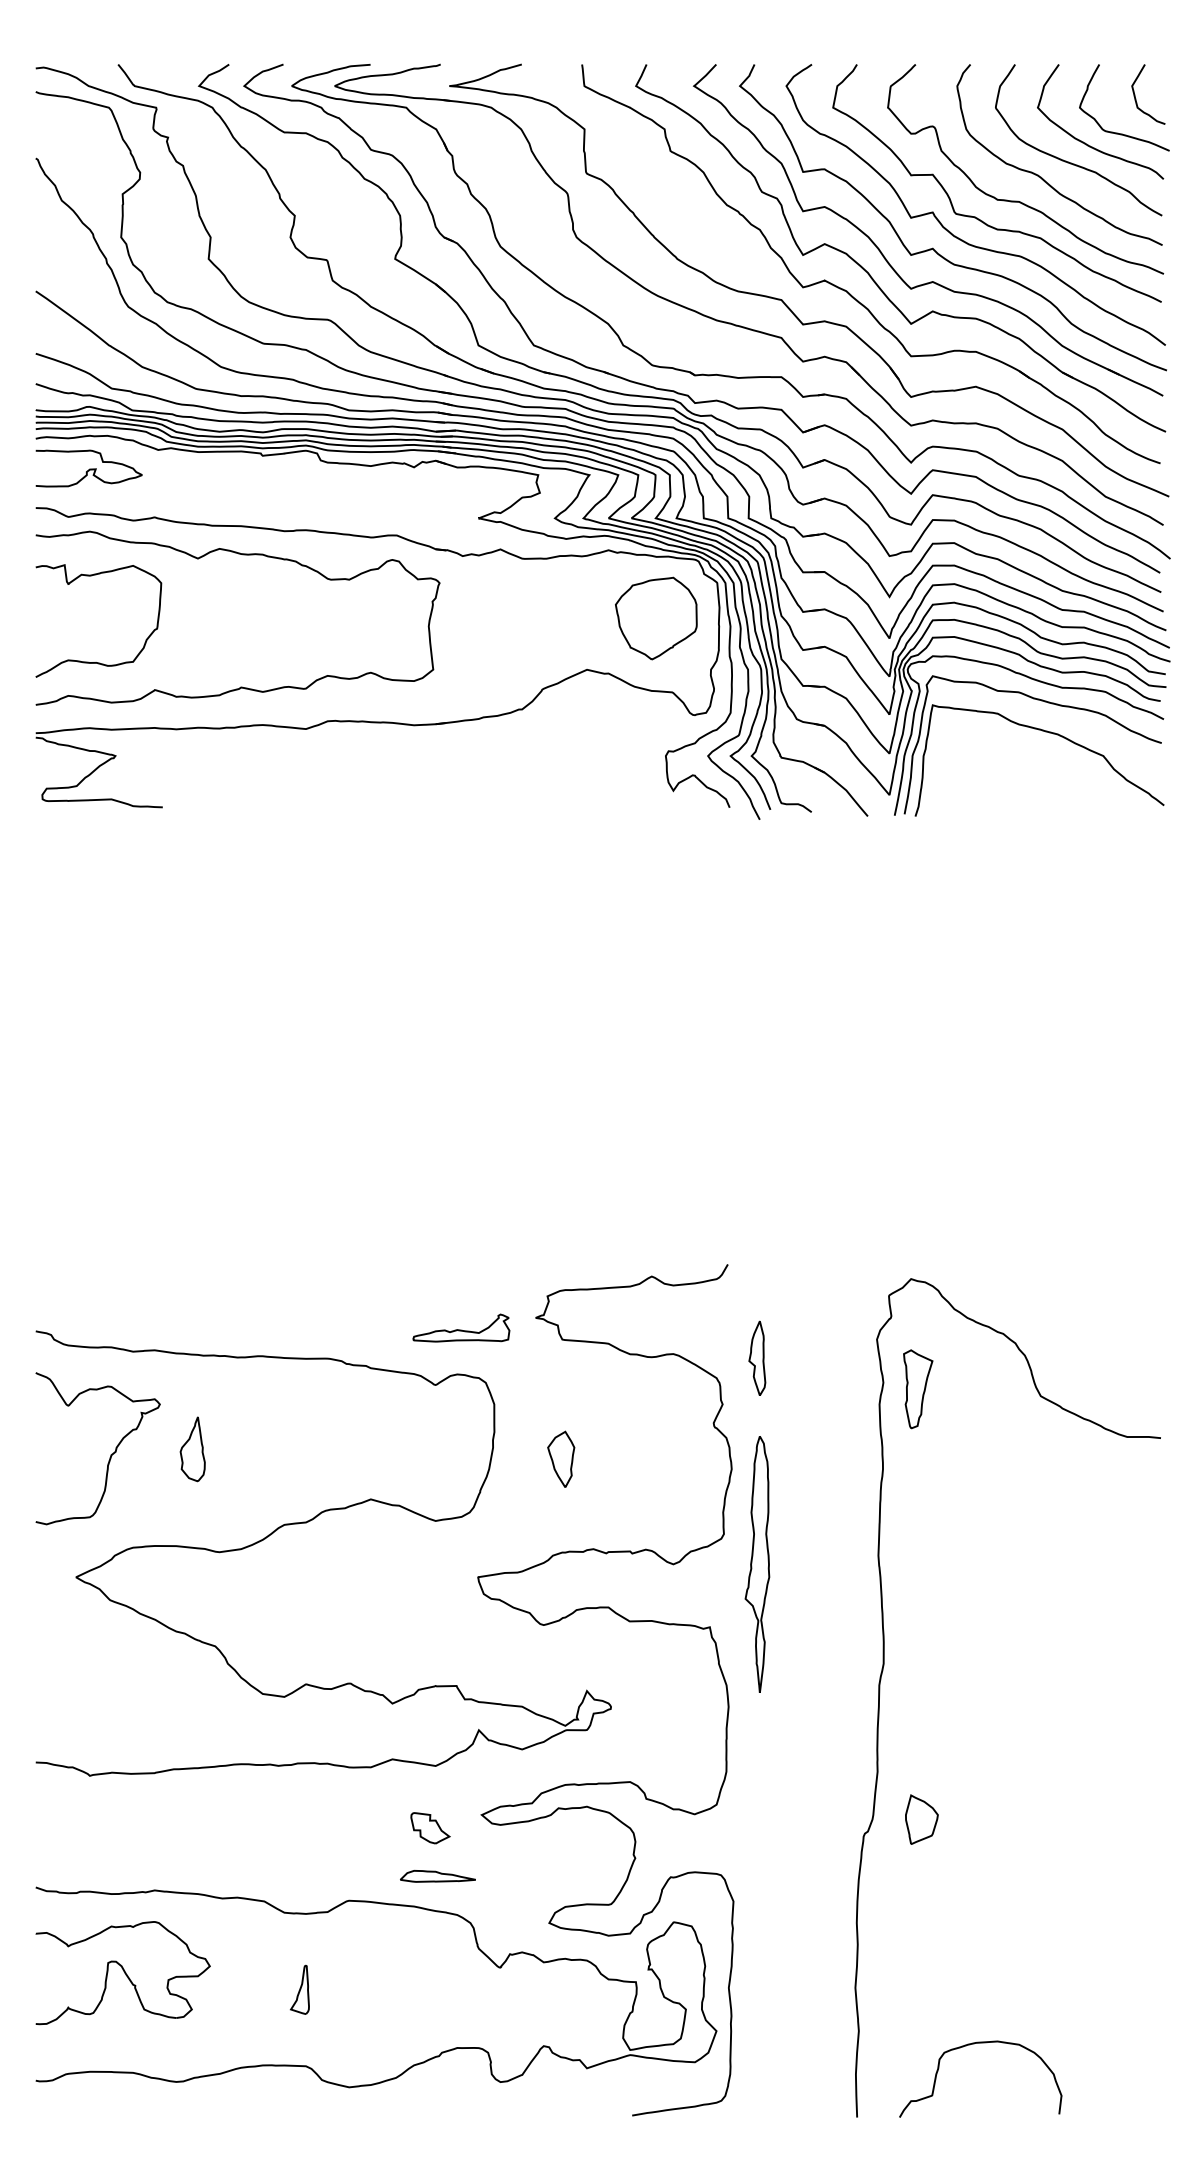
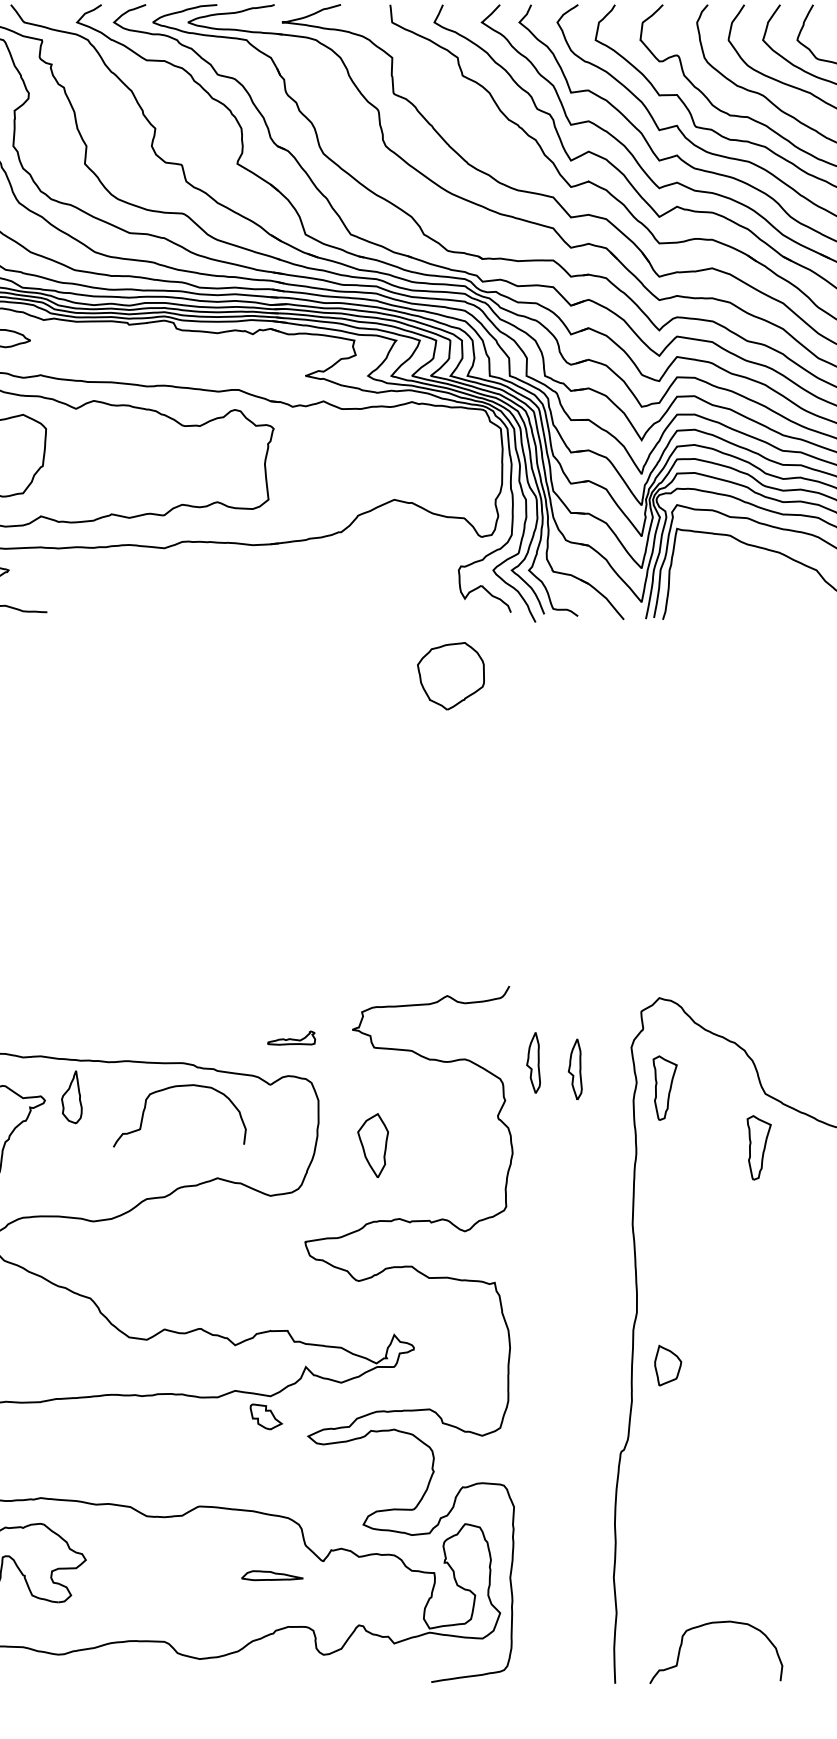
part: (656, 618) -> (451, 676), moved
part: (461, 1327) -> (291, 1037), size x0.6
part: (808, 1365) -> (575, 1068), added
curve: (314, 1389) -> (171, 1088), added
part: (192, 1449) -> (71, 1097), moved
part: (561, 1458) -> (373, 1144), size x1.4
part: (1033, 1462) -> (759, 1148), added
part: (757, 1564) -> (533, 1231), removed
part: (921, 1819) -> (667, 1365), moved
part: (430, 1828) -> (266, 1417), moved
part: (437, 1876) -> (272, 1575), moved
part: (299, 1989) -> (159, 1579), removed

